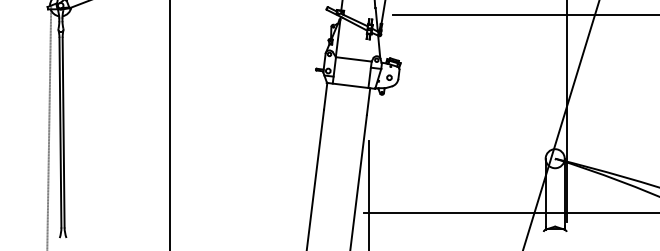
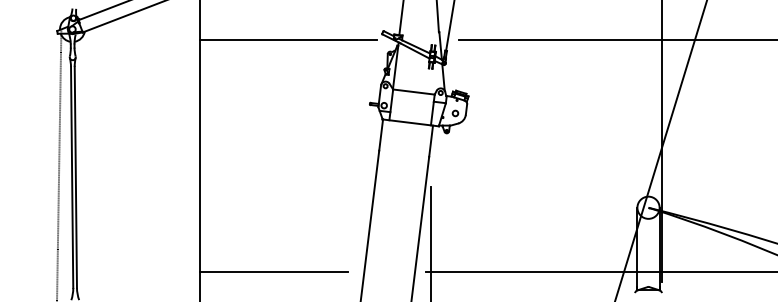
line: (246, 15) -> (288, 40), added
line: (233, 213) -> (273, 271), added

